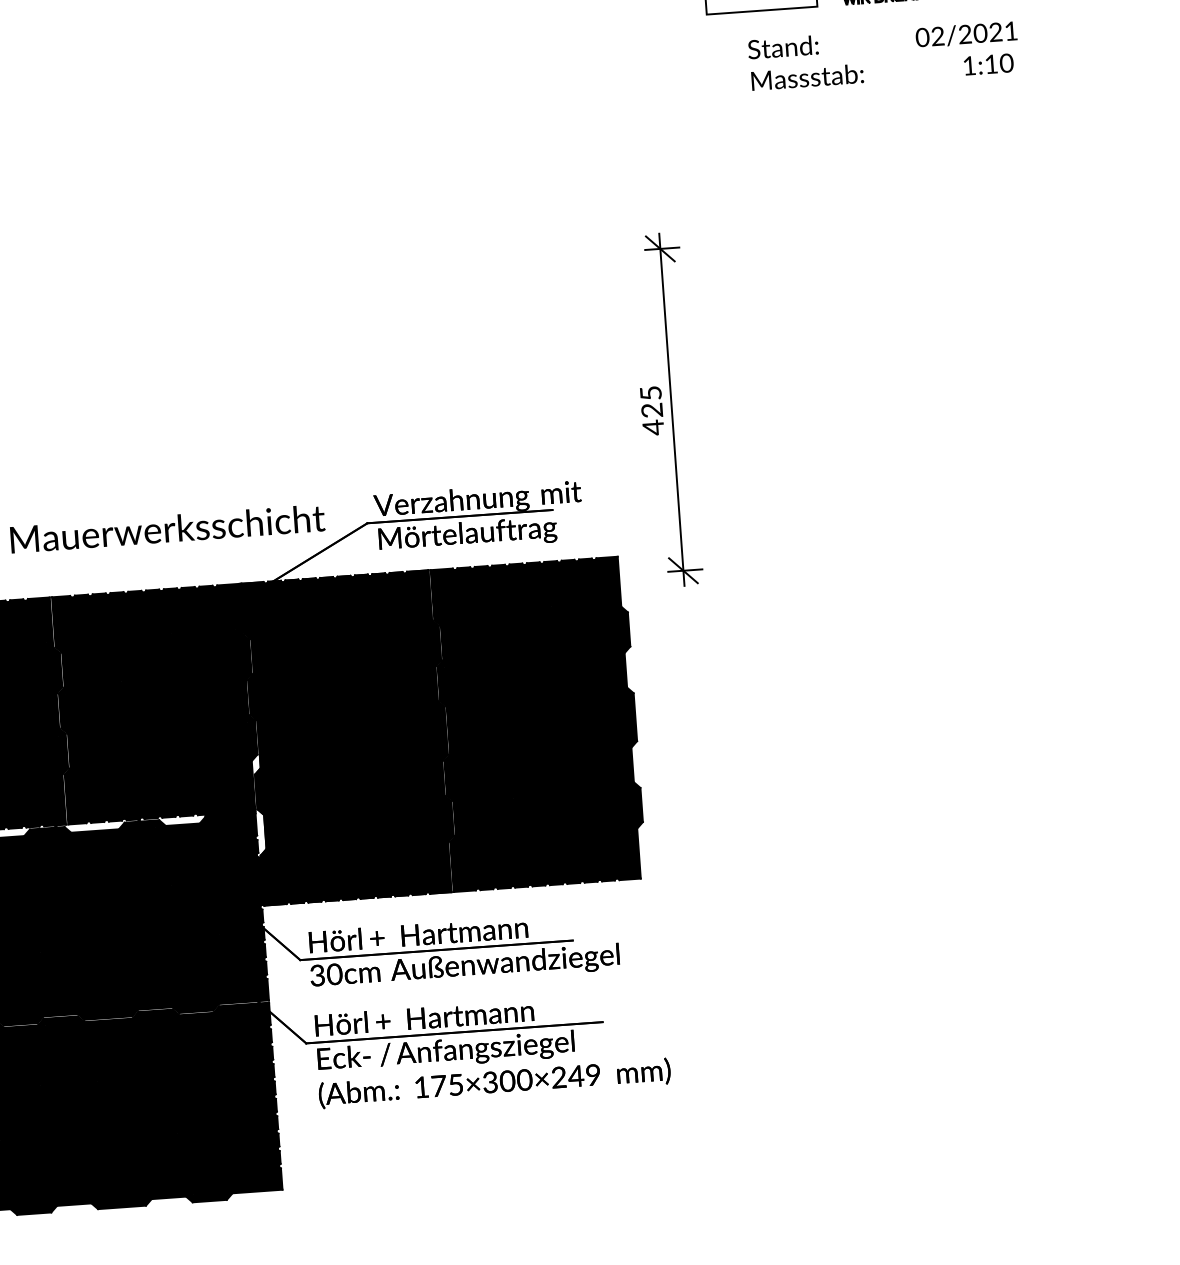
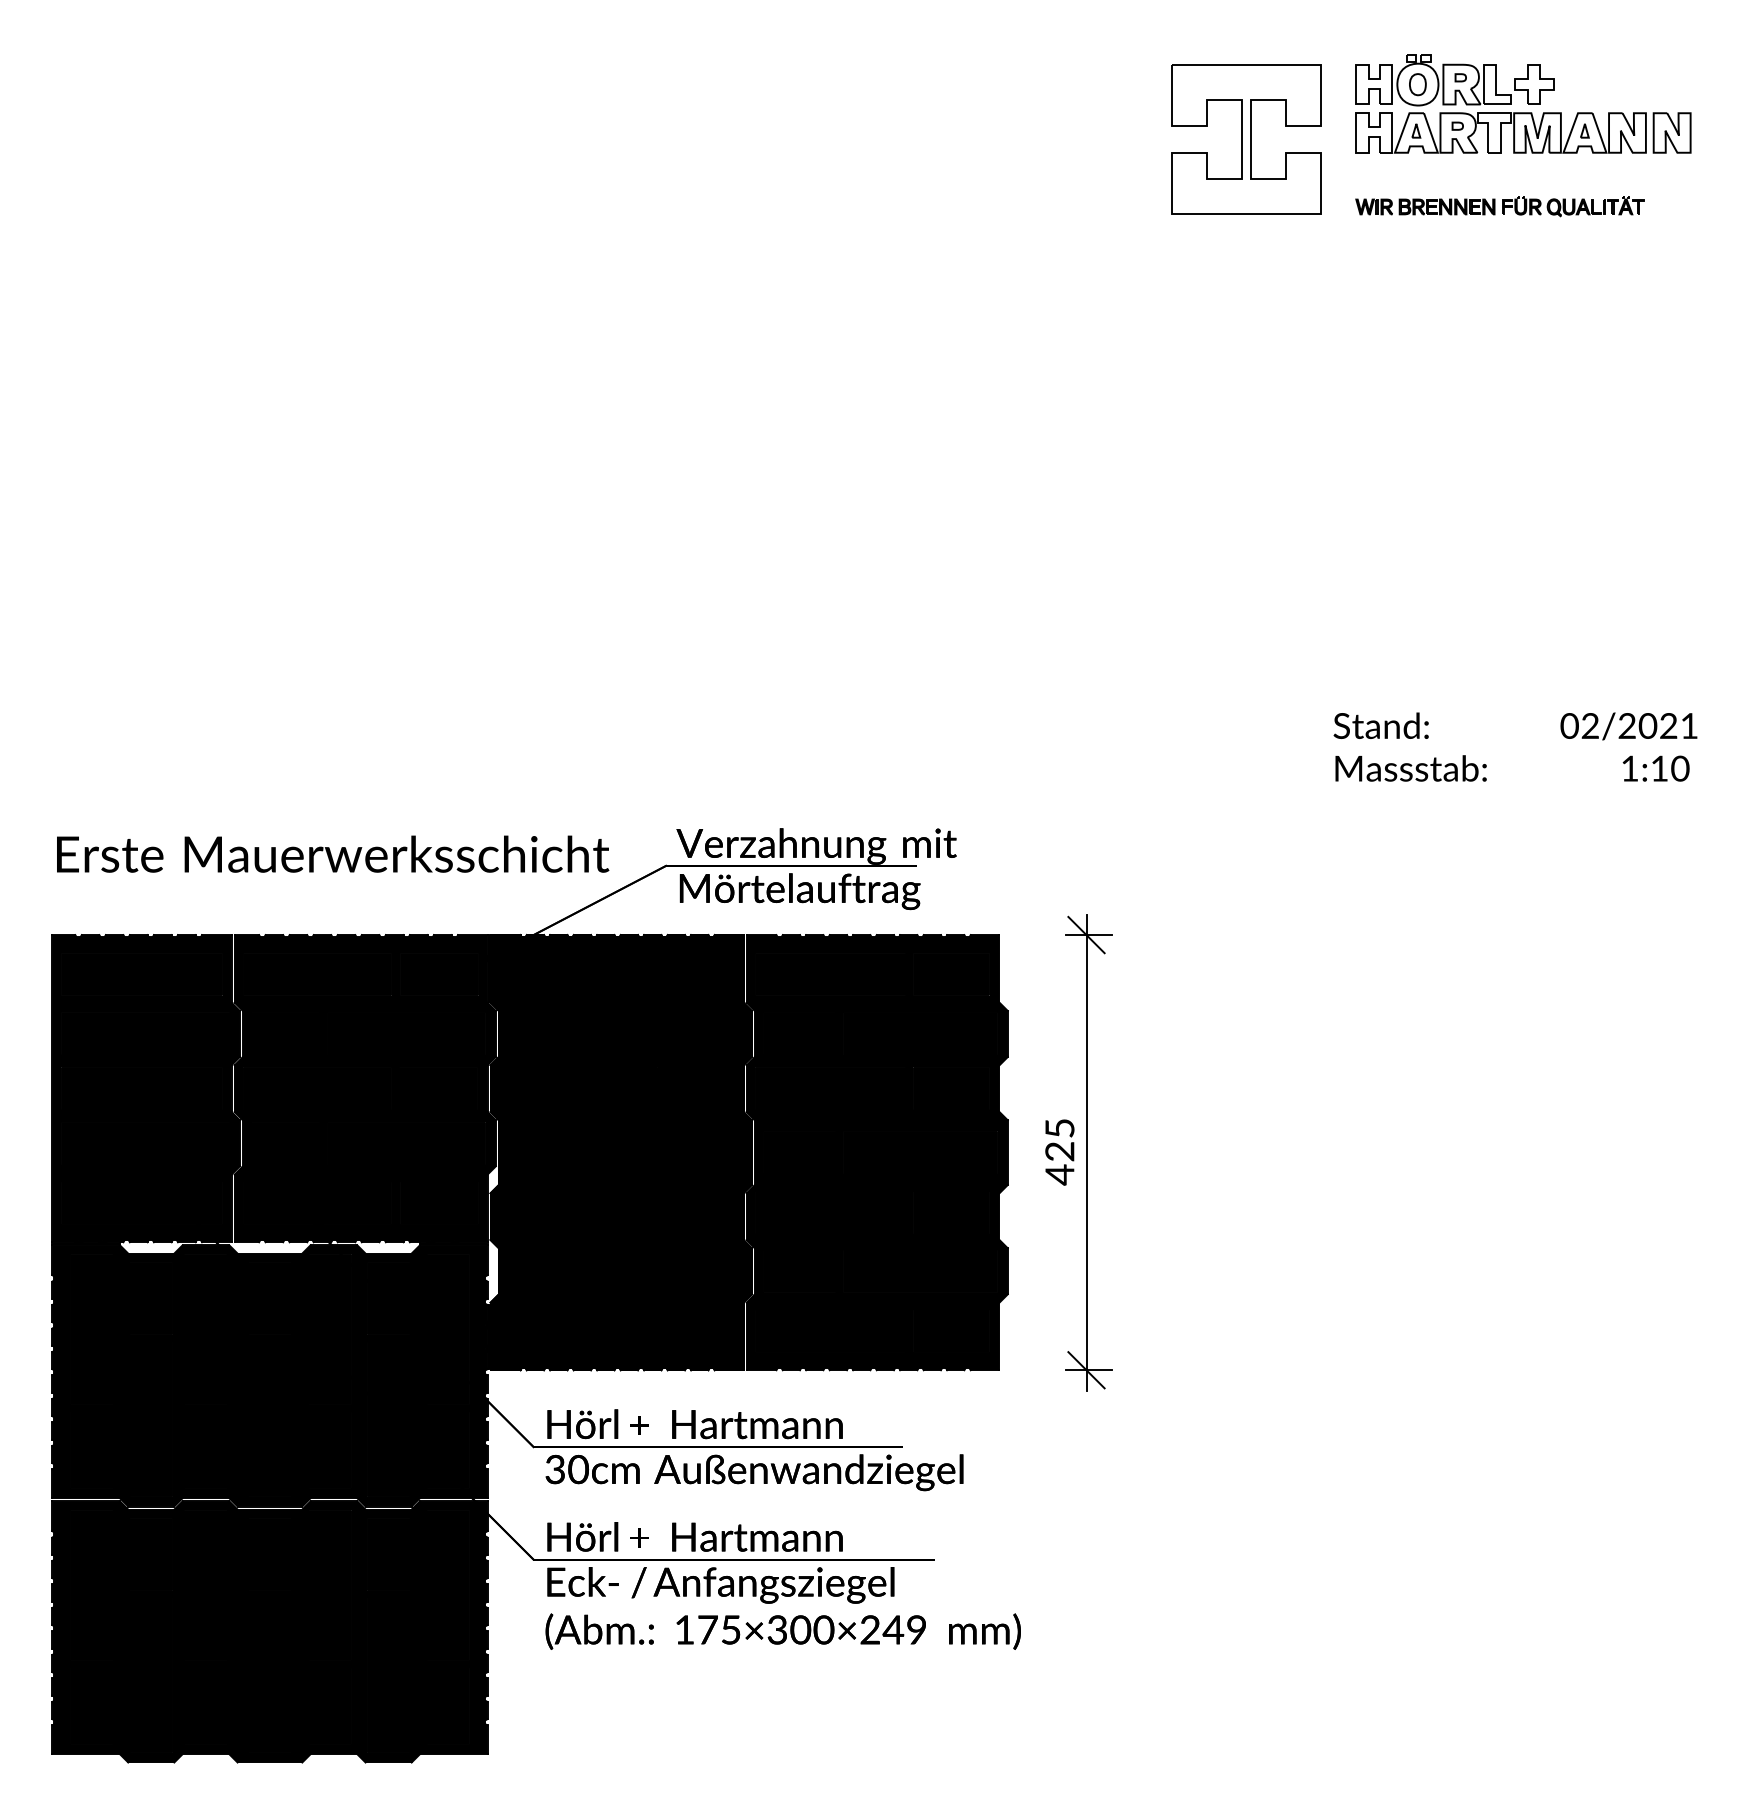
text: (883, 55) -> (1515, 746), moved
part: (665, 410) -> (1078, 1152), moved

